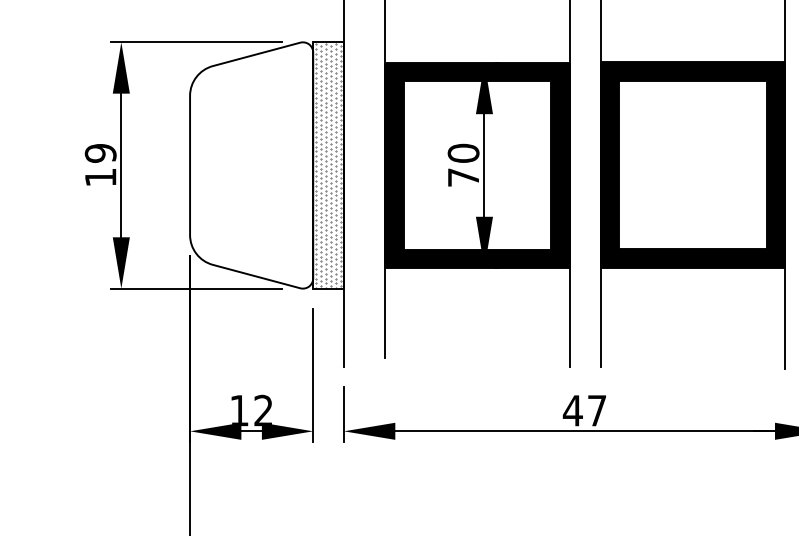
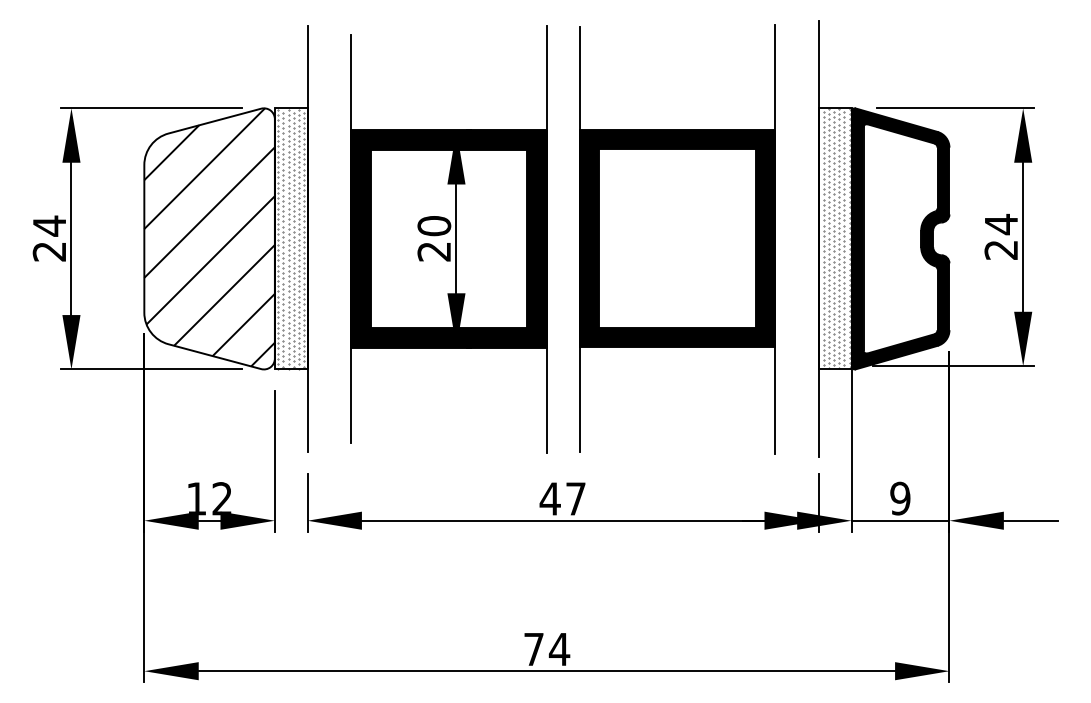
hatch: (251, 164) -> (209, 237), added
text: (100, 165) -> (49, 238), 19 -> 24
text: (462, 177) -> (433, 251), 70 -> 20

